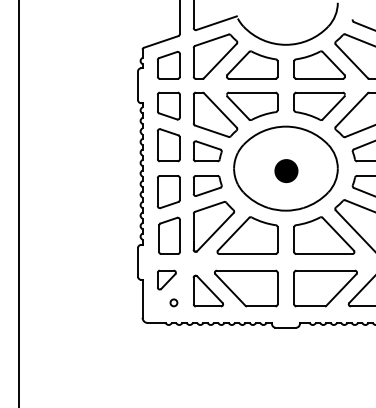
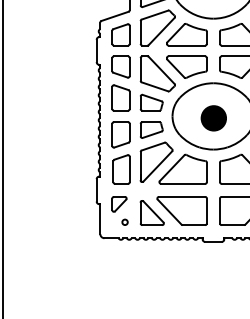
part: (286, 170) -> (213, 117), size x1.4

